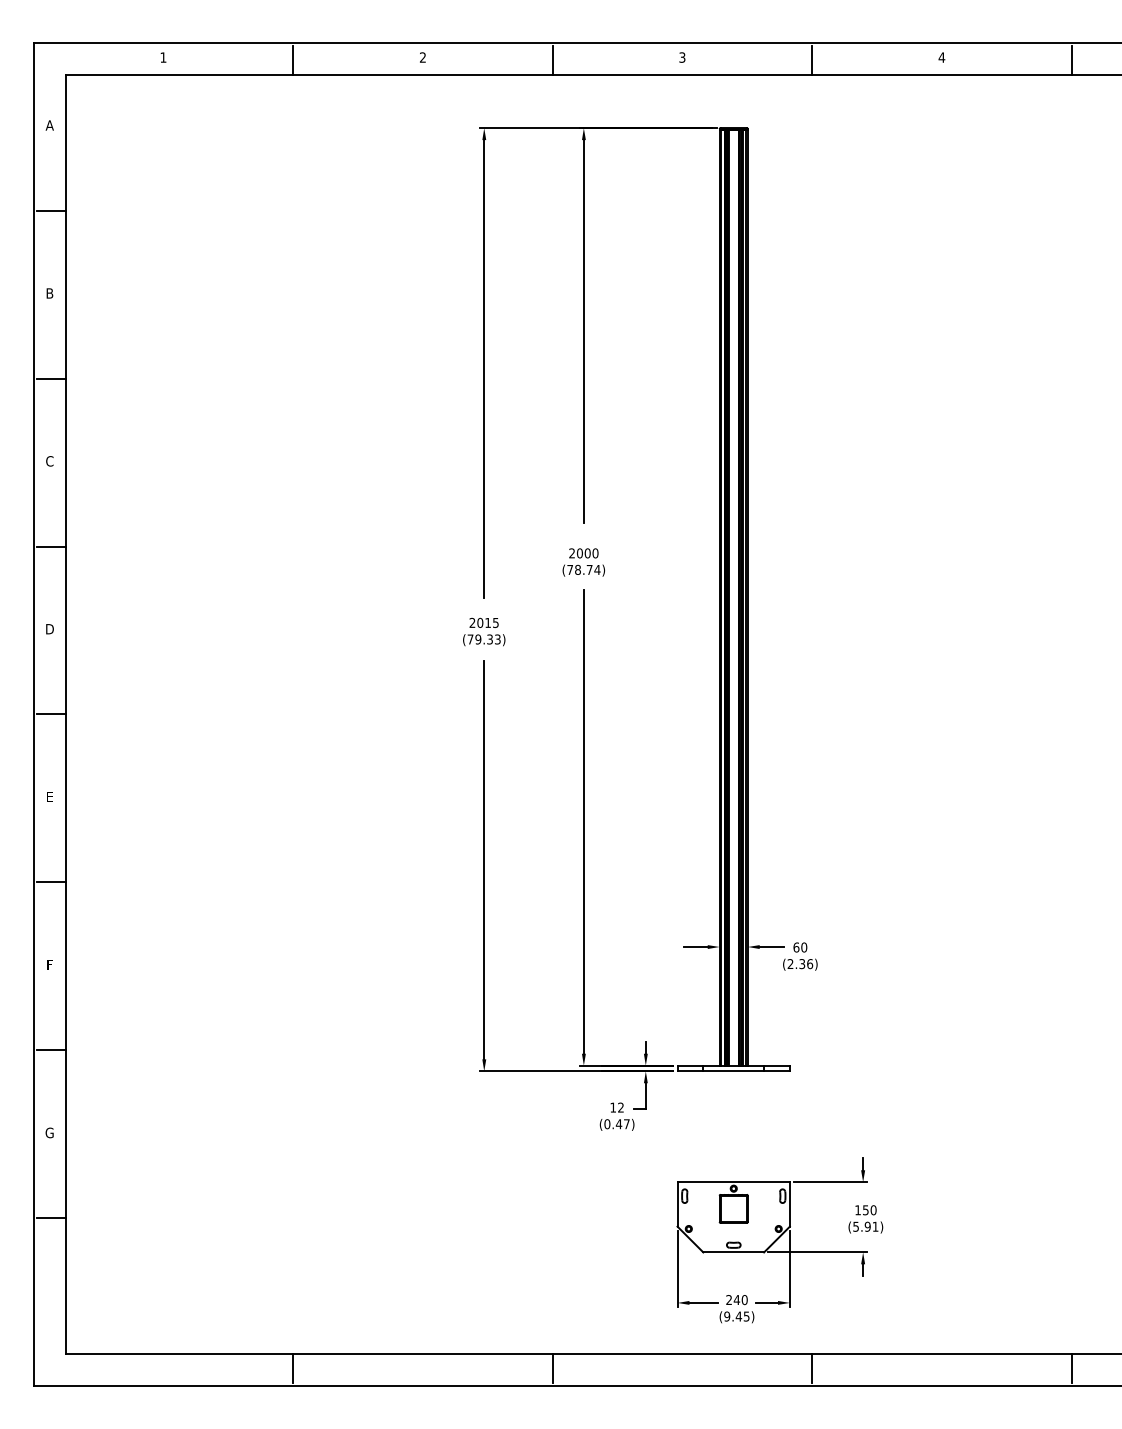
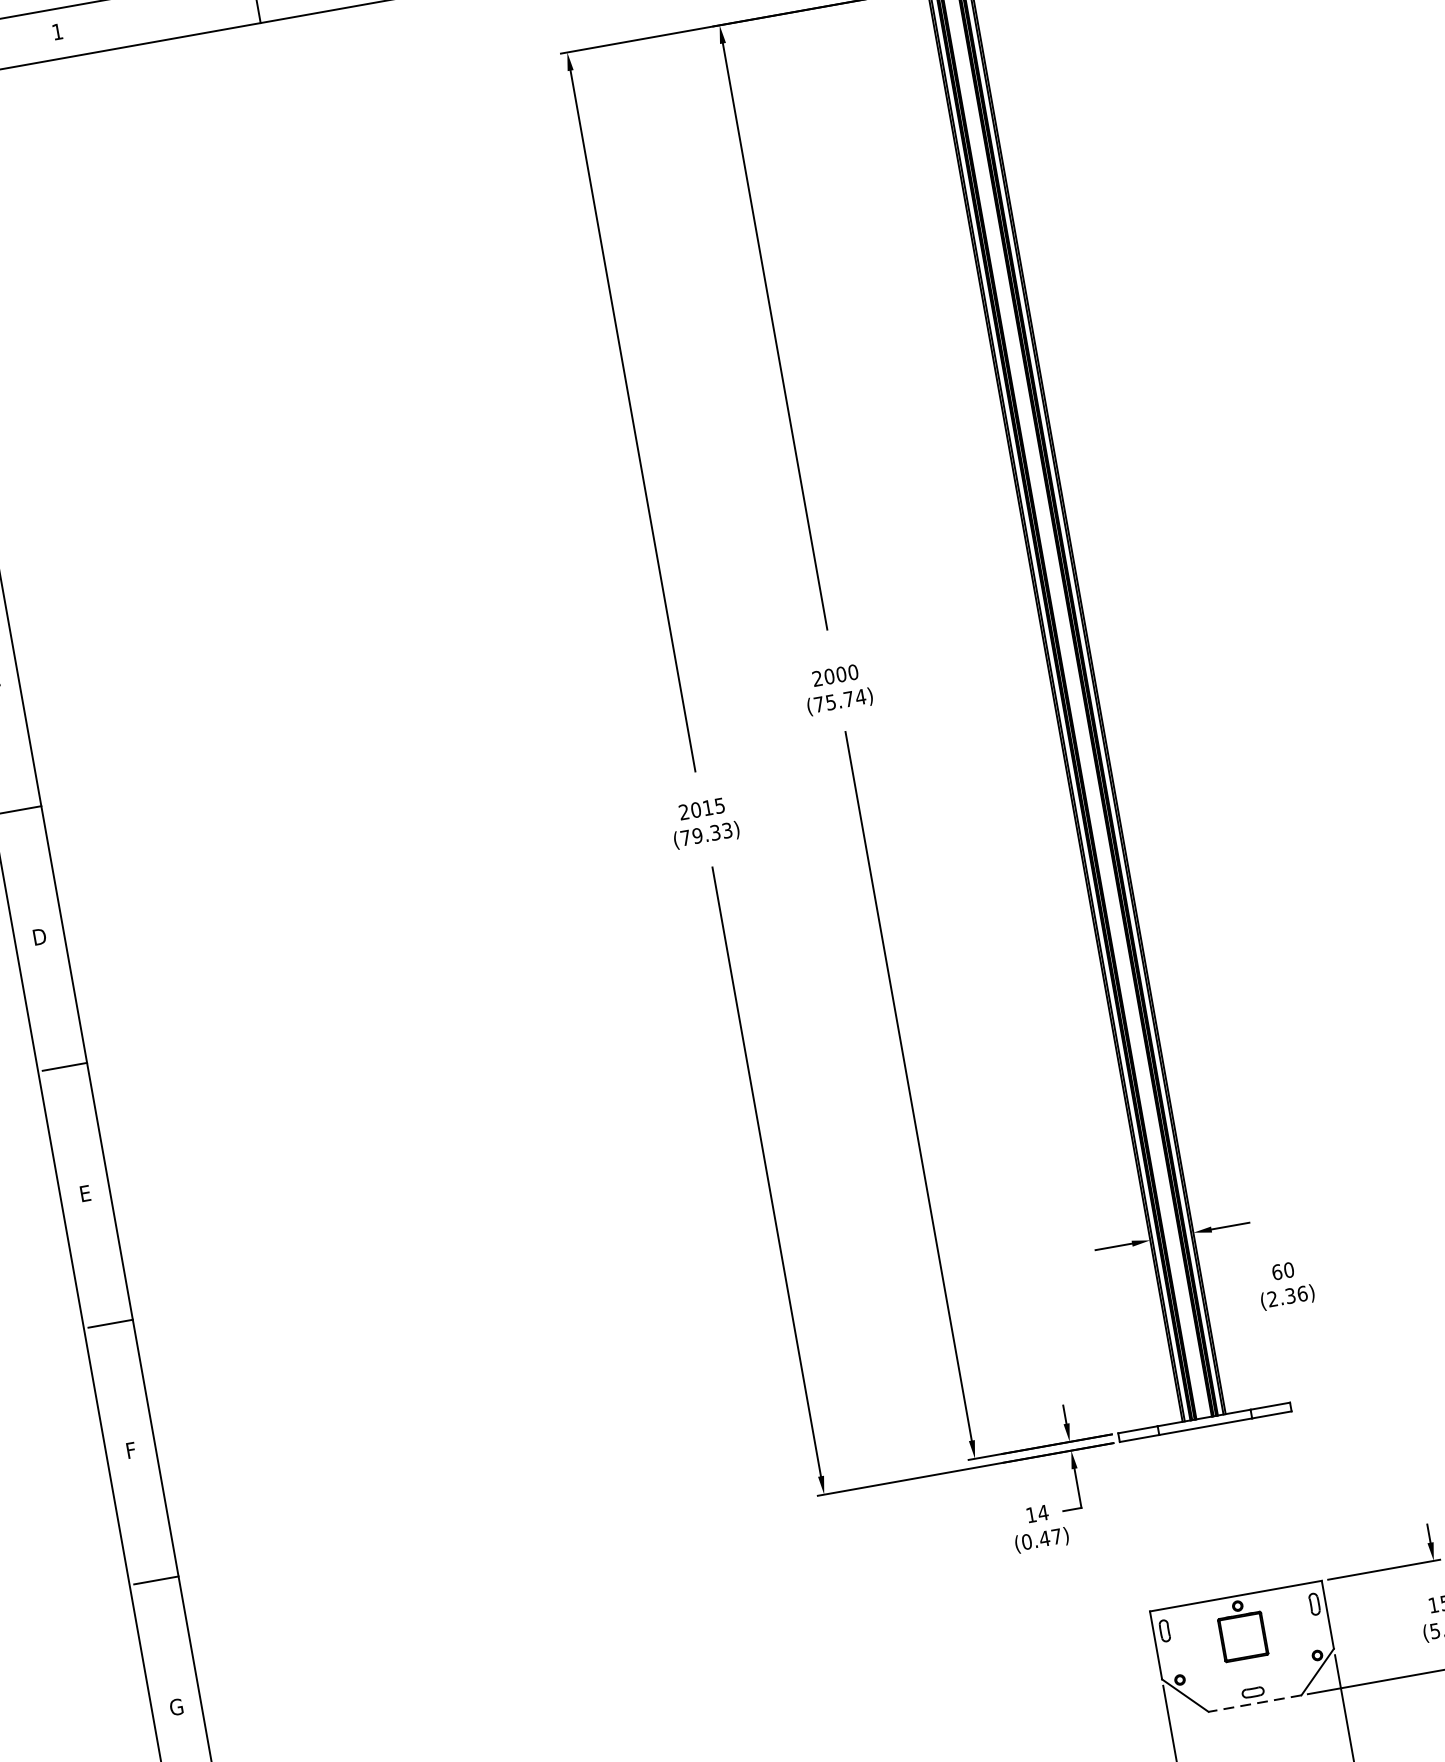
text: (577, 569) -> (830, 701), (78.74) -> (75.74)
text: (800, 956) -> (1285, 1284), moved
text: (620, 1107) -> (1042, 1512), 12 -> 14
line: (733, 1252) -> (1254, 1703), solid -> dashed

